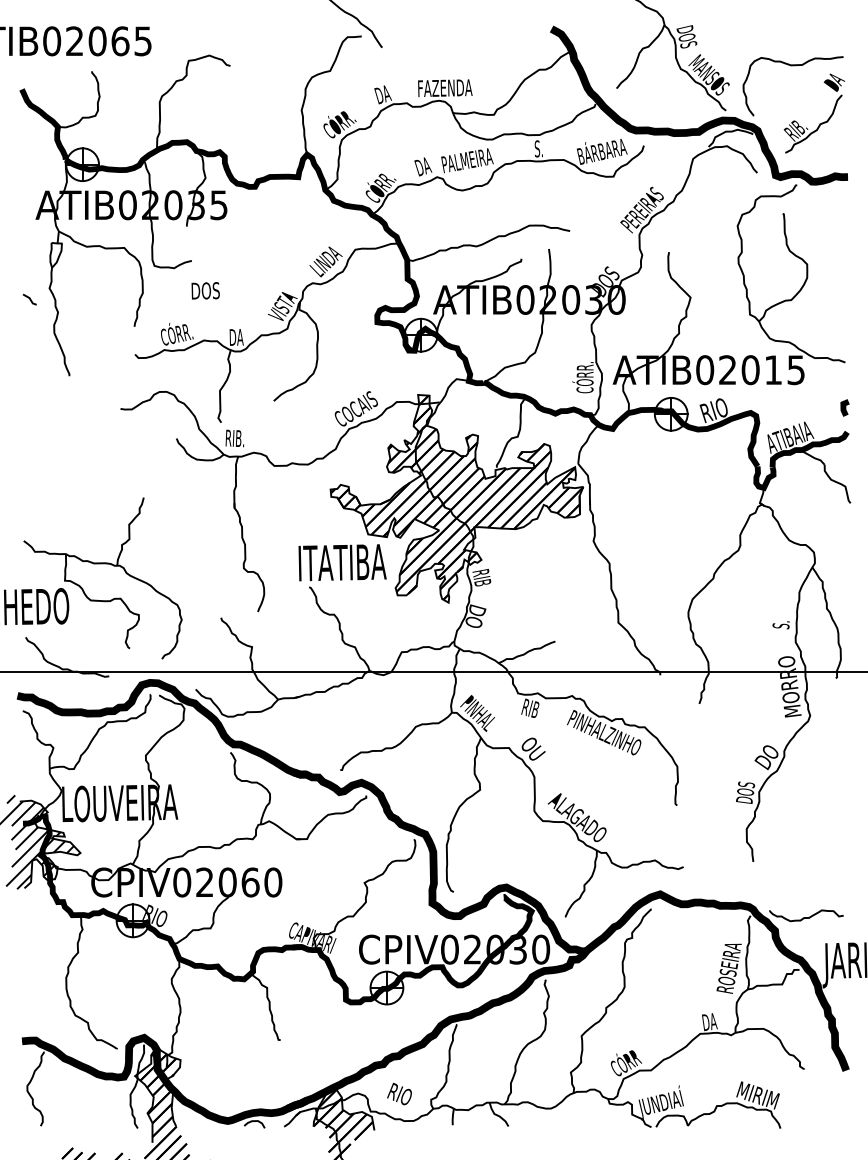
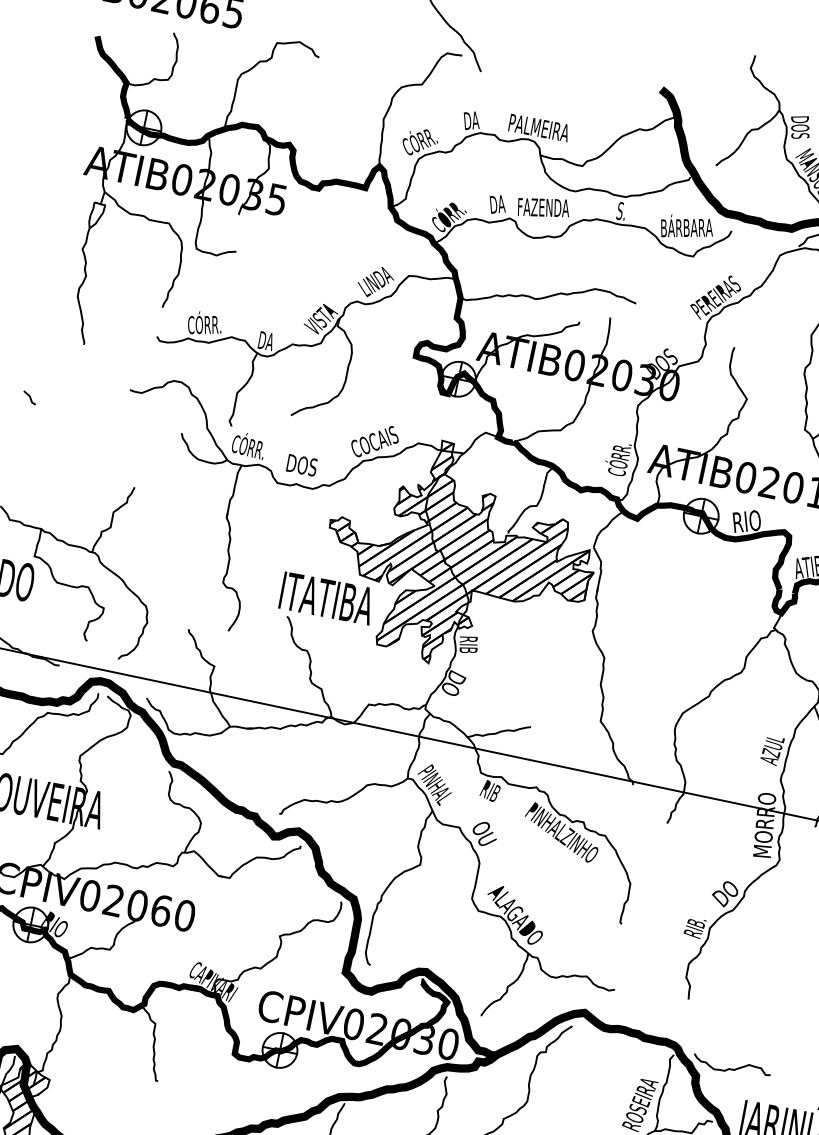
text: (447, 87) -> (540, 127), FAZENDA -> PALMEIRA
text: (468, 159) -> (546, 206), PALMEIRA -> FAZENDA
text: (205, 290) -> (301, 464), moved
line: (29, 299) -> (29, 397), moved
text: (240, 436) -> (248, 444), RIB. -> CÓRR.
text: (781, 615) -> (771, 749), S. -> AZUL
text: (745, 791) -> (695, 924), DOS -> RIB.

